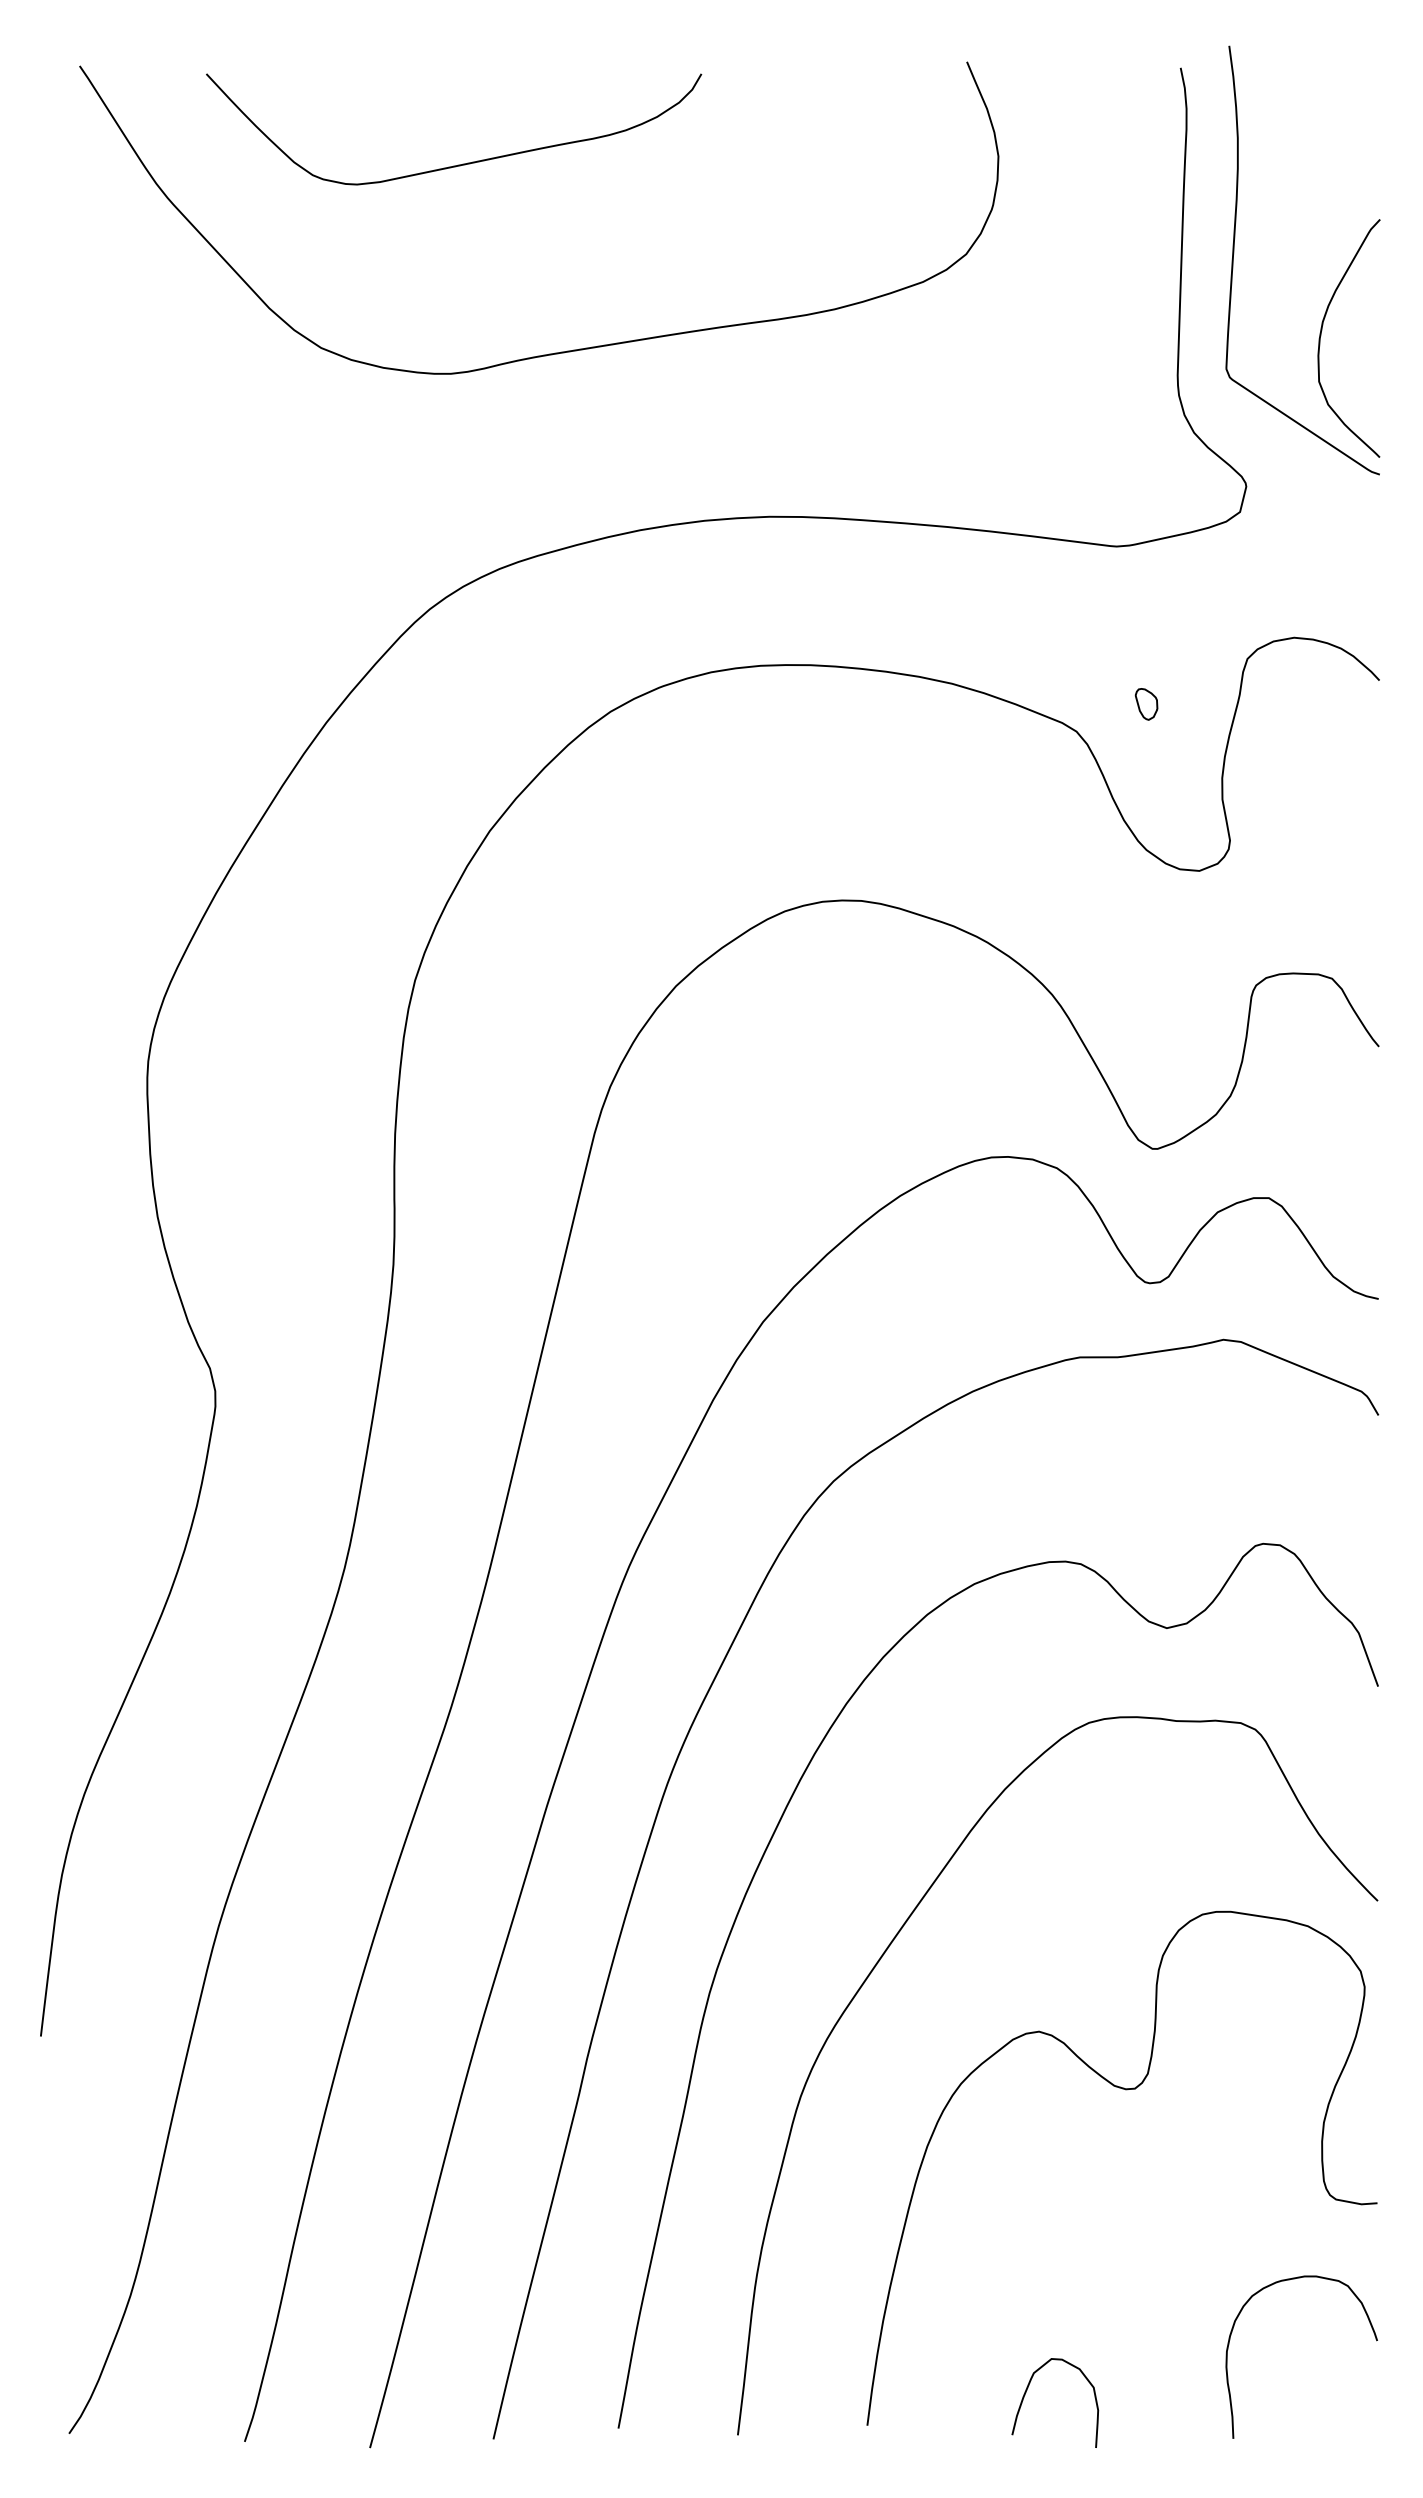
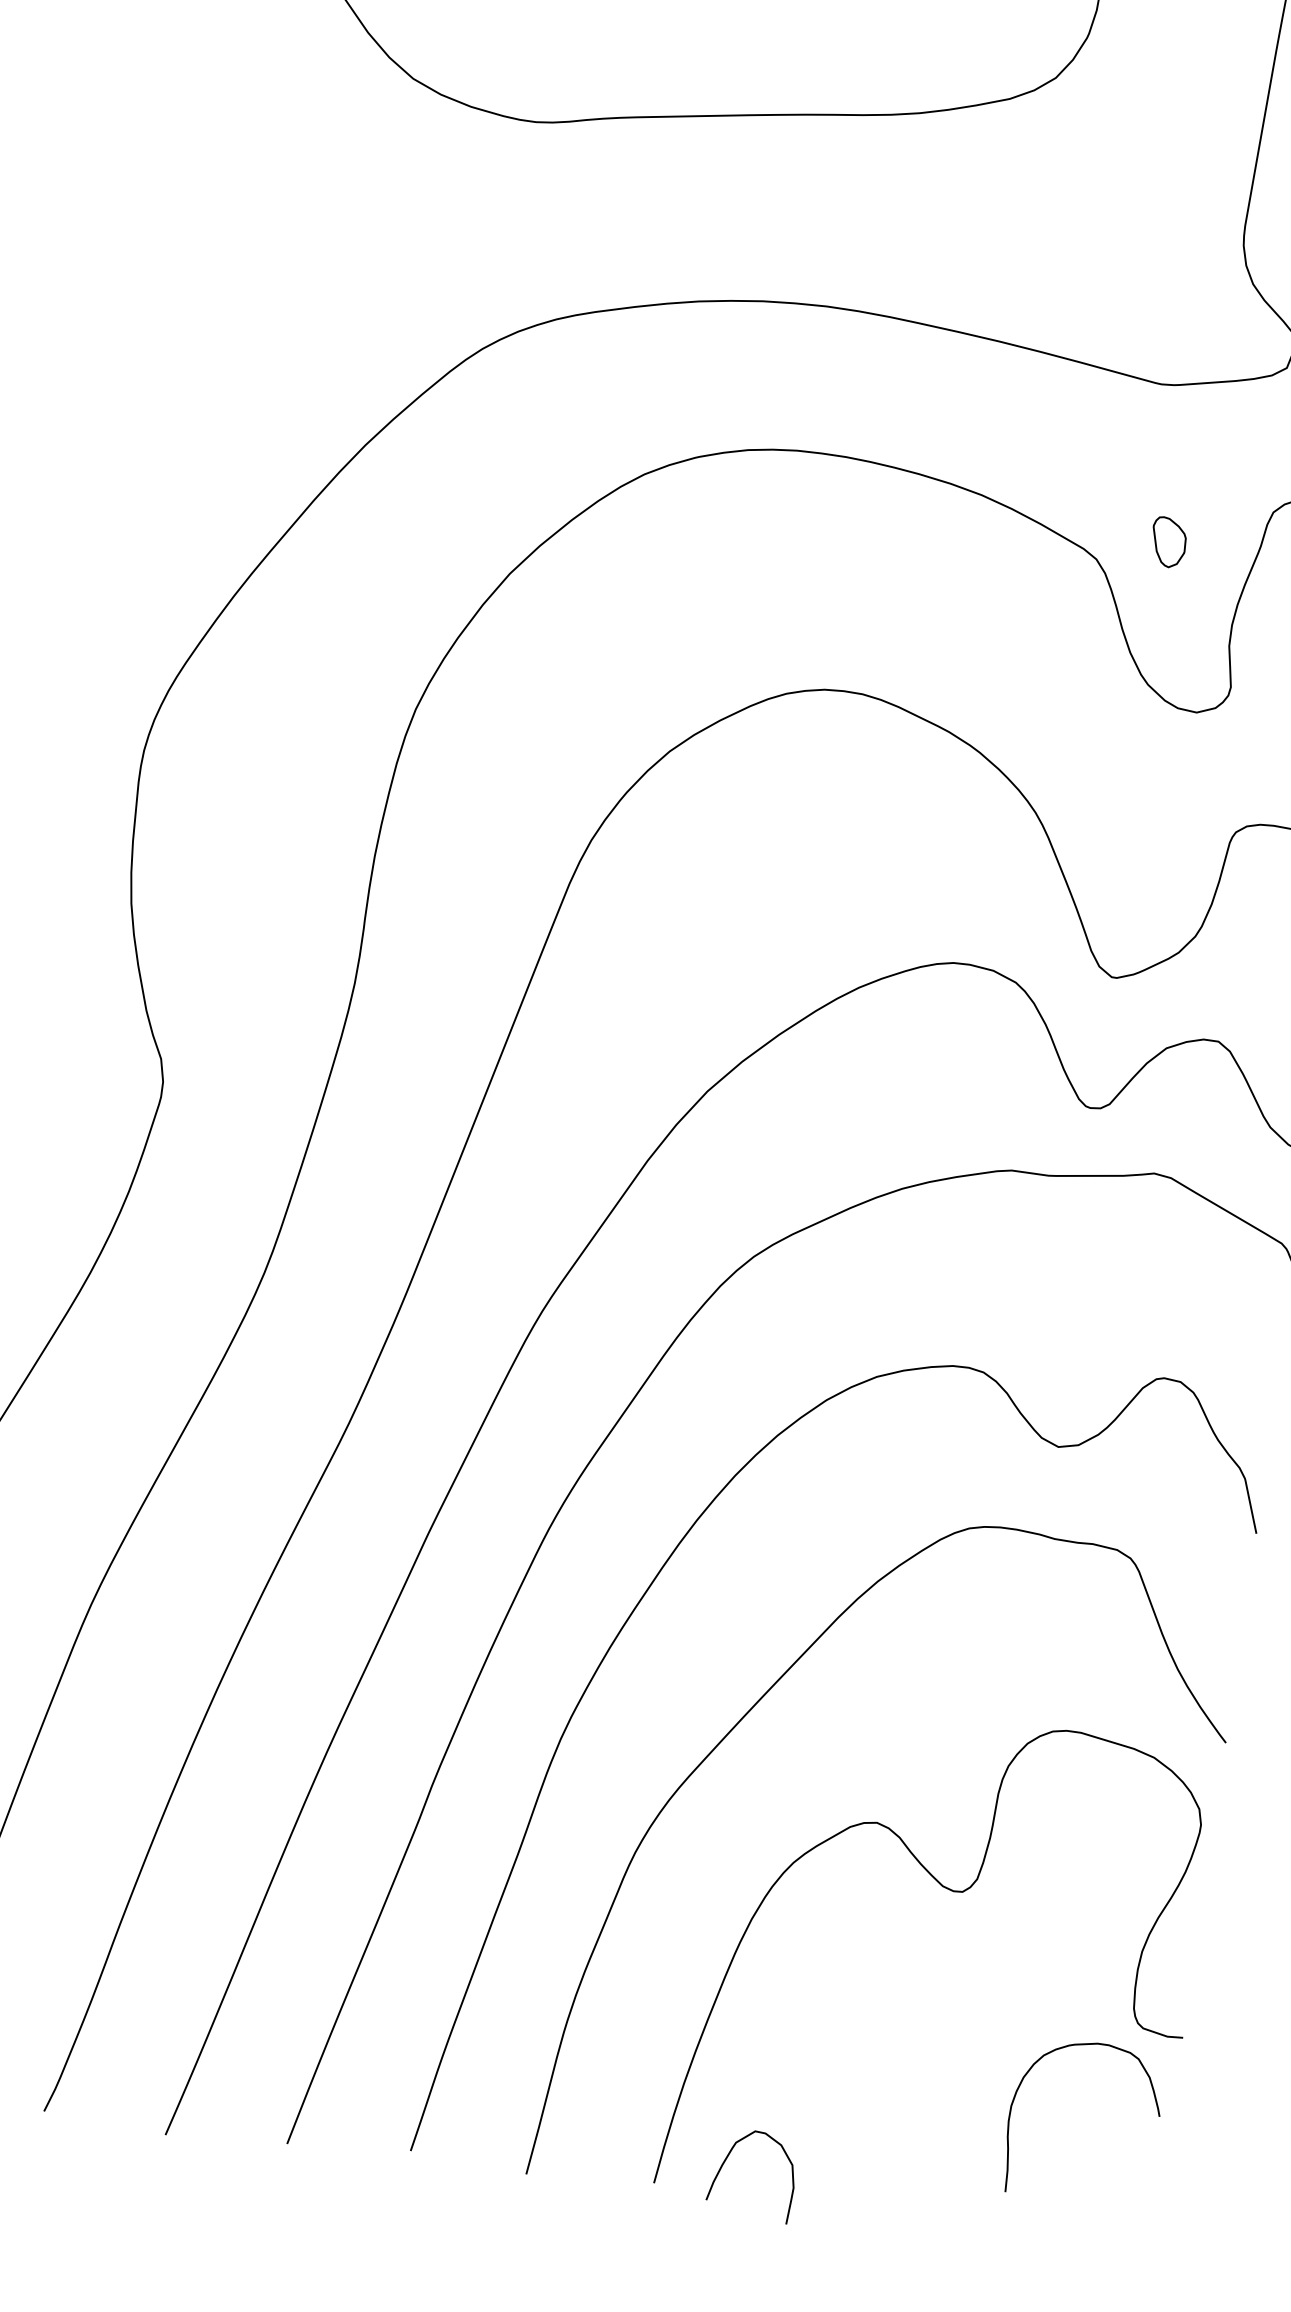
part: (1146, 704) -> (1168, 542), size x1.6
curve: (1230, 2340) -> (1016, 2095), moved
curve: (1028, 2388) -> (728, 2156), moved

